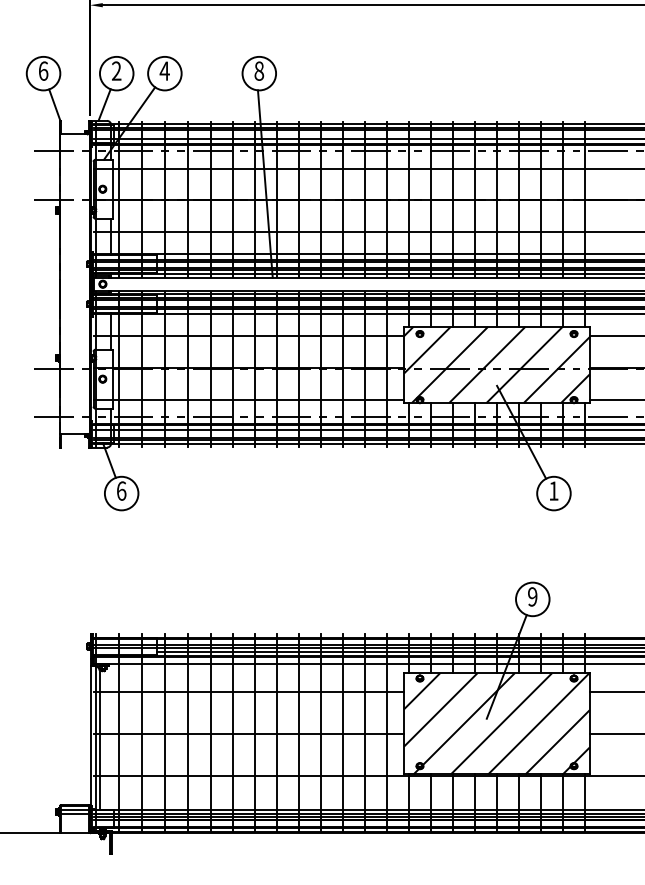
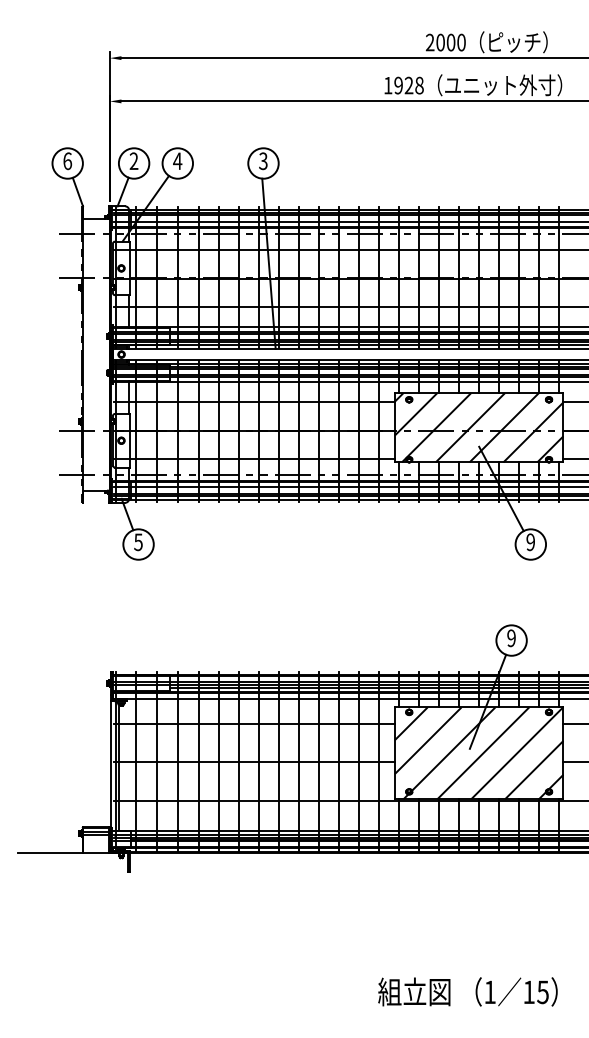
text: (259, 70) -> (263, 160), 8 -> 3
text: (121, 491) -> (138, 542), 6 -> 5
text: (553, 491) -> (530, 542), 1 -> 9

